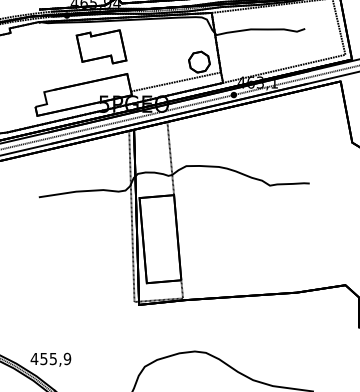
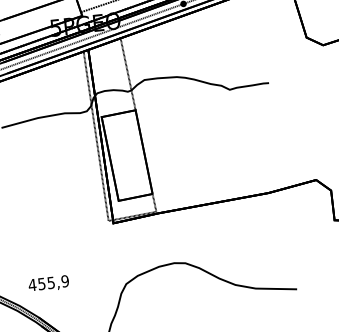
text: (50, 359) -> (48, 283), moved

